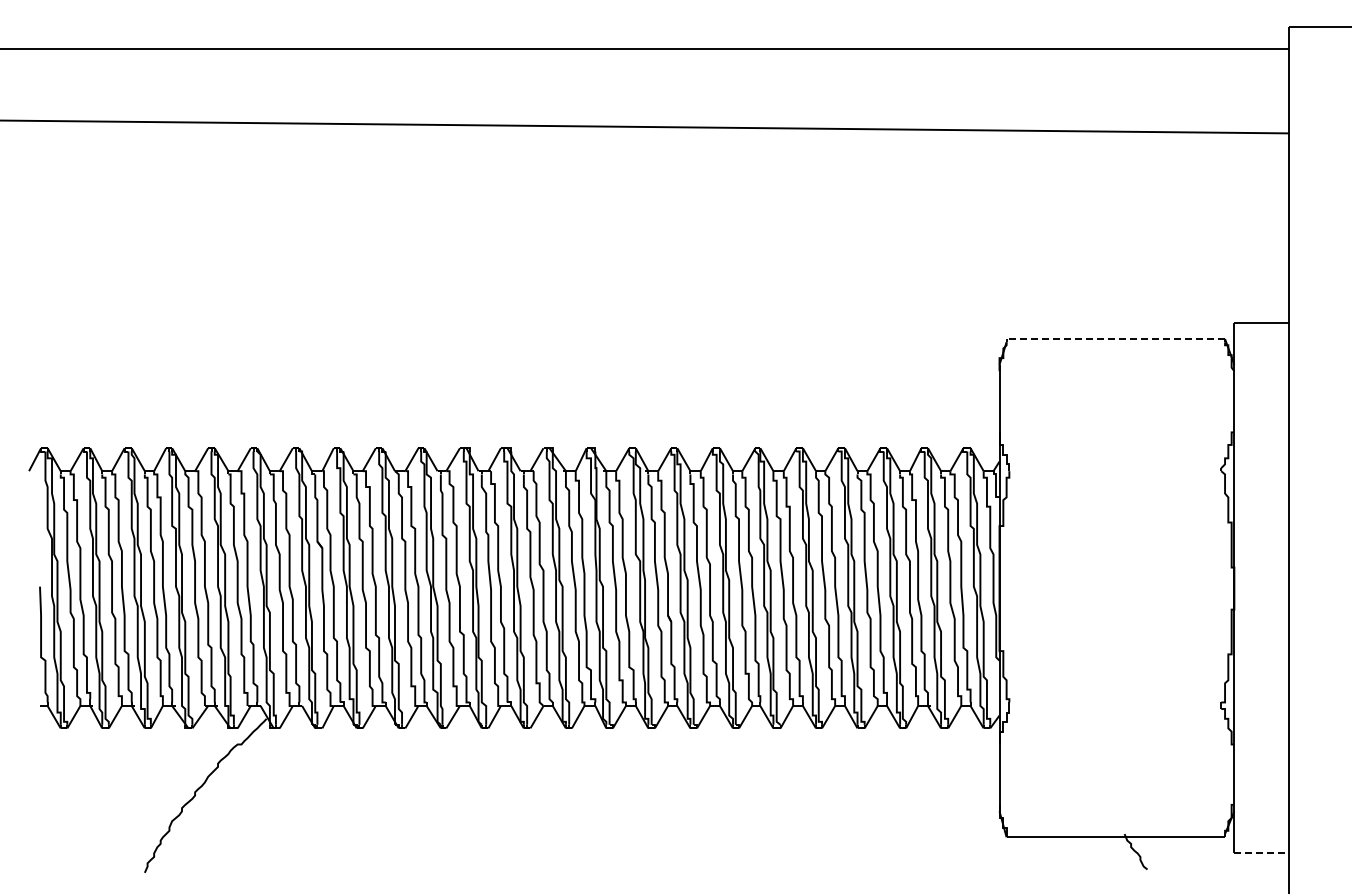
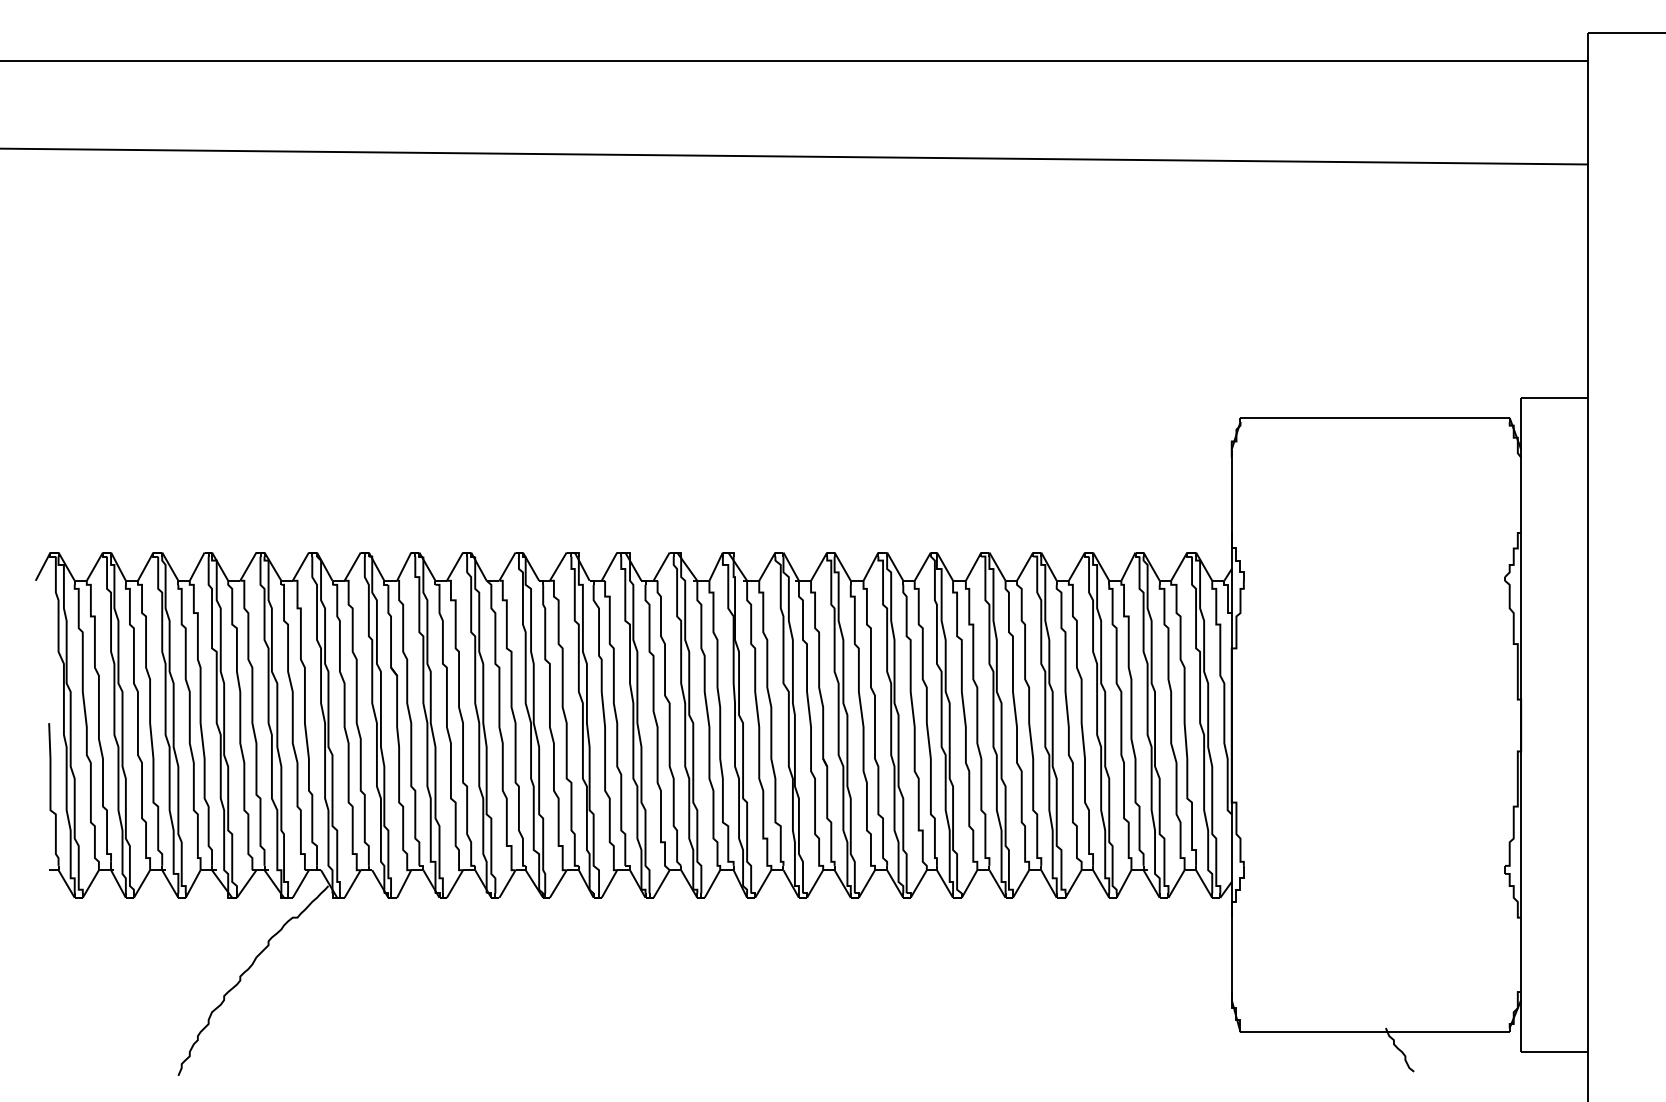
line: (1115, 339) -> (1374, 418), dashed -> solid
line: (1262, 853) -> (1555, 1052), dashed -> solid

